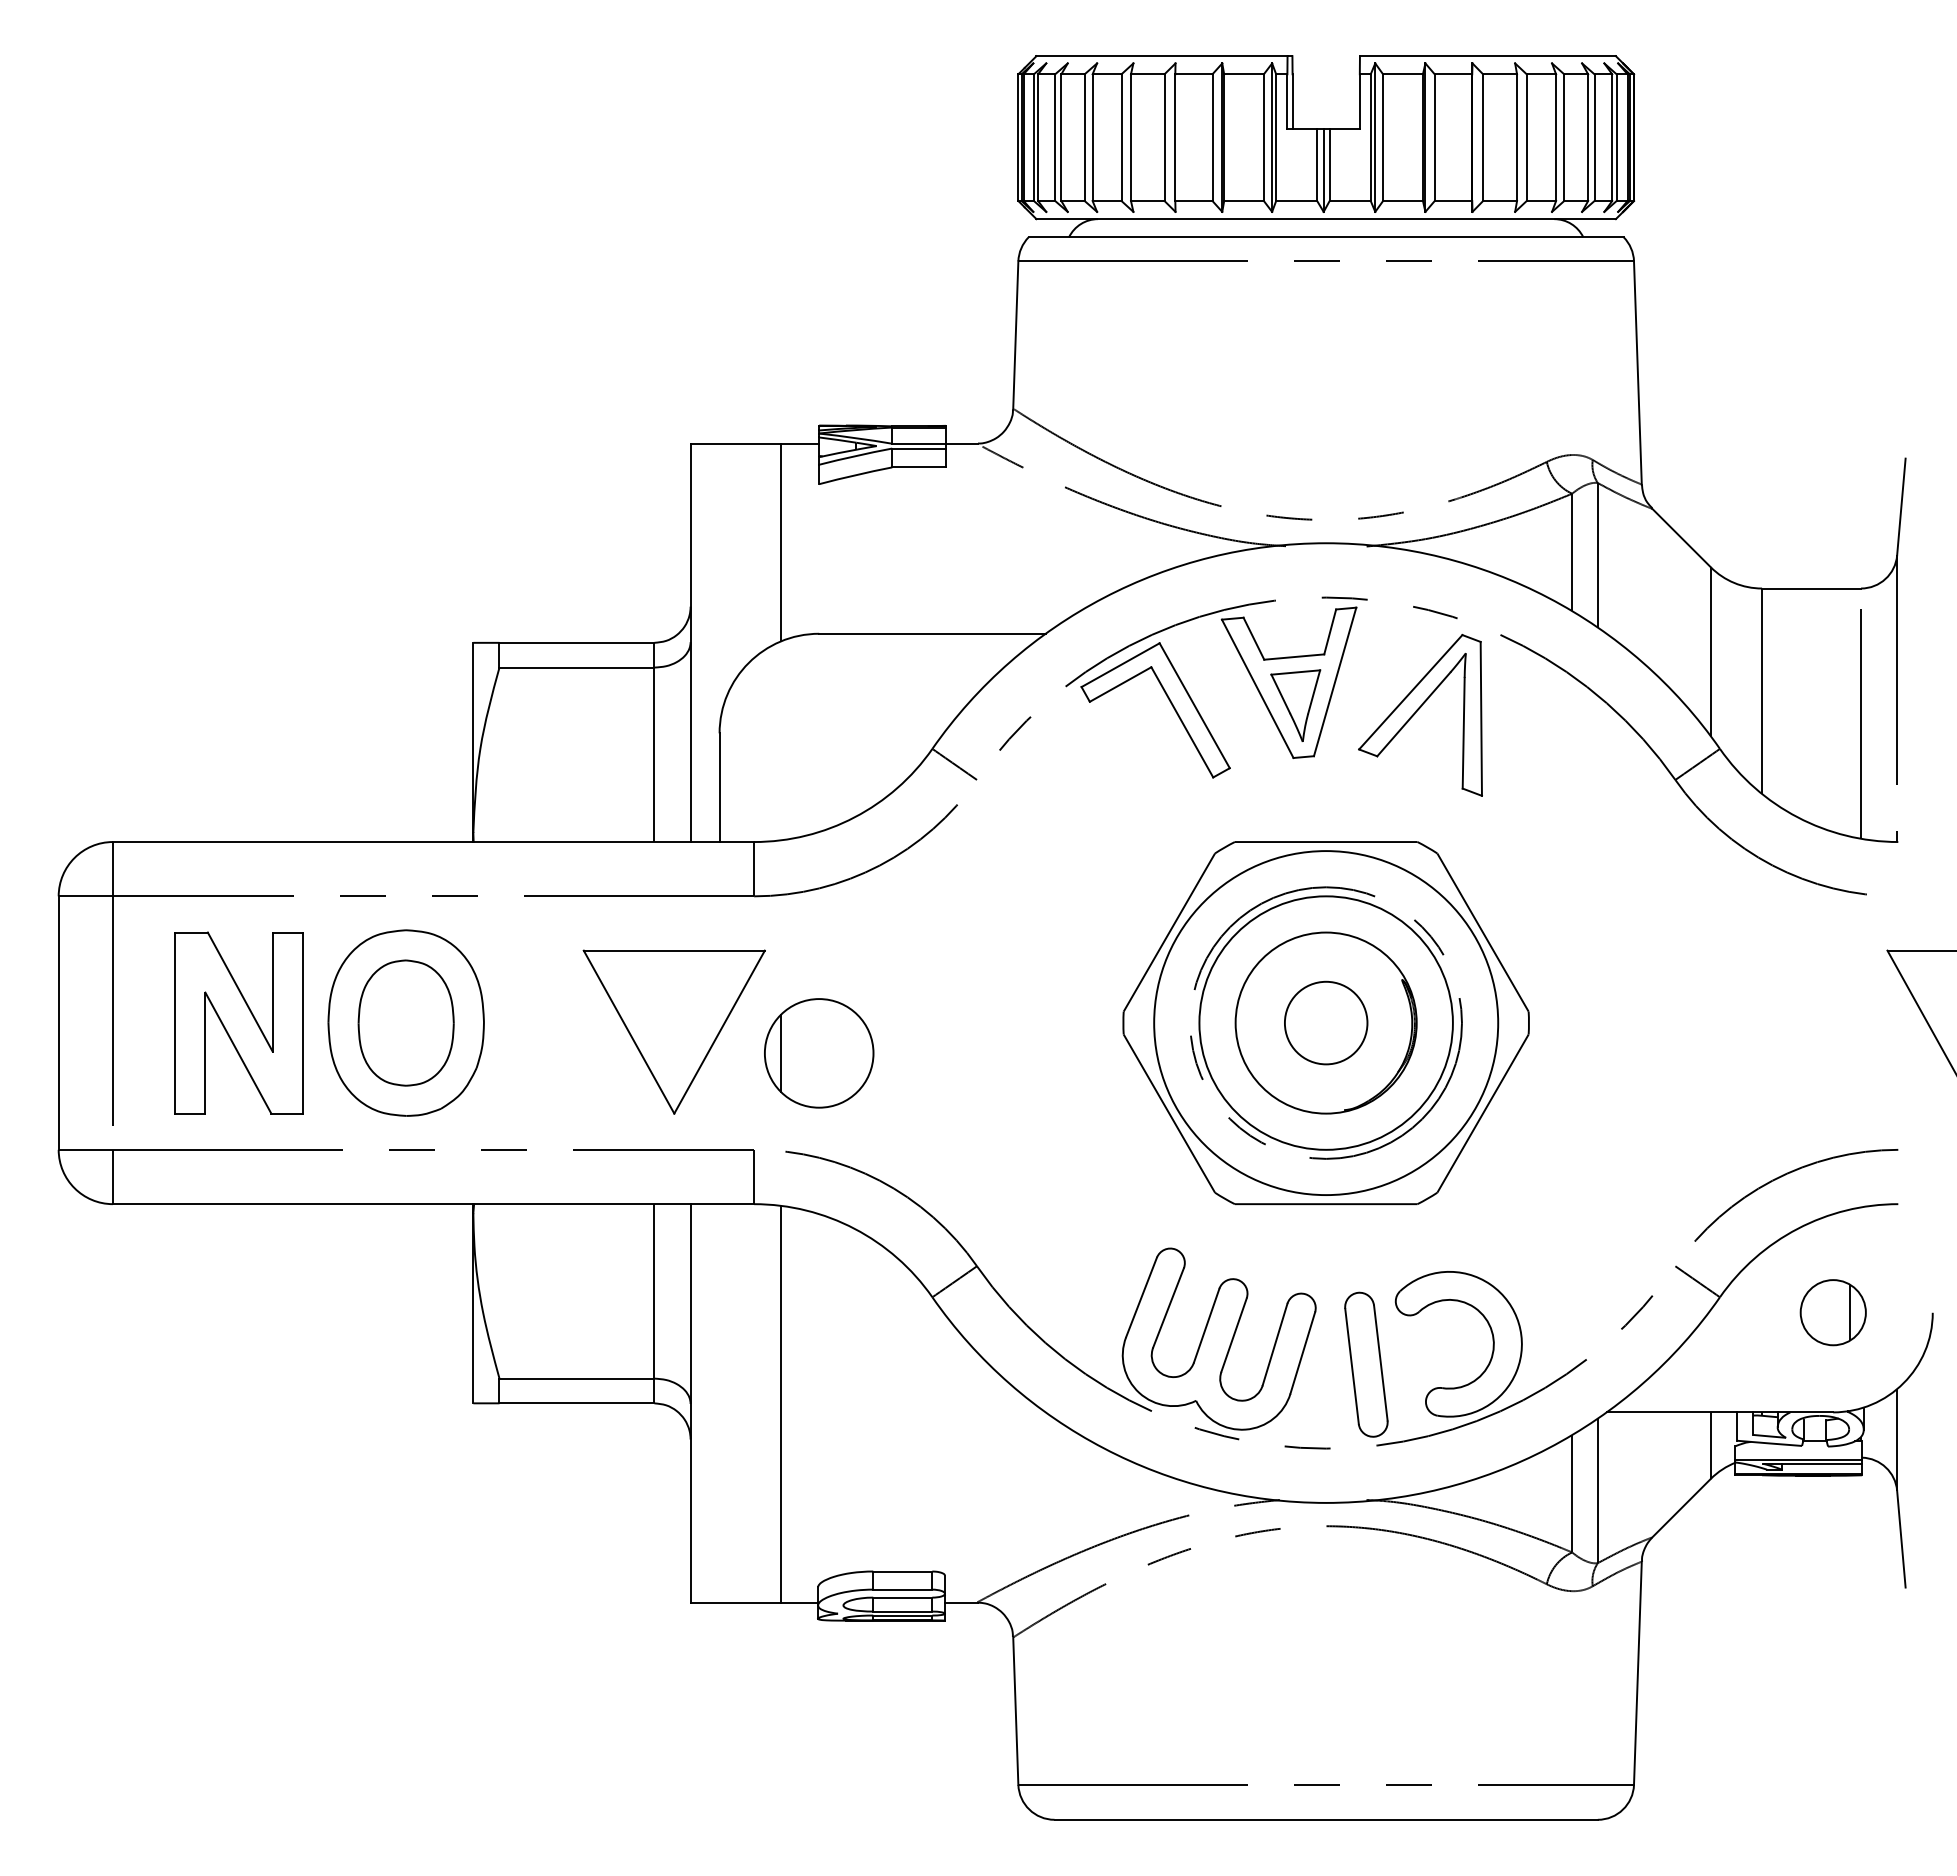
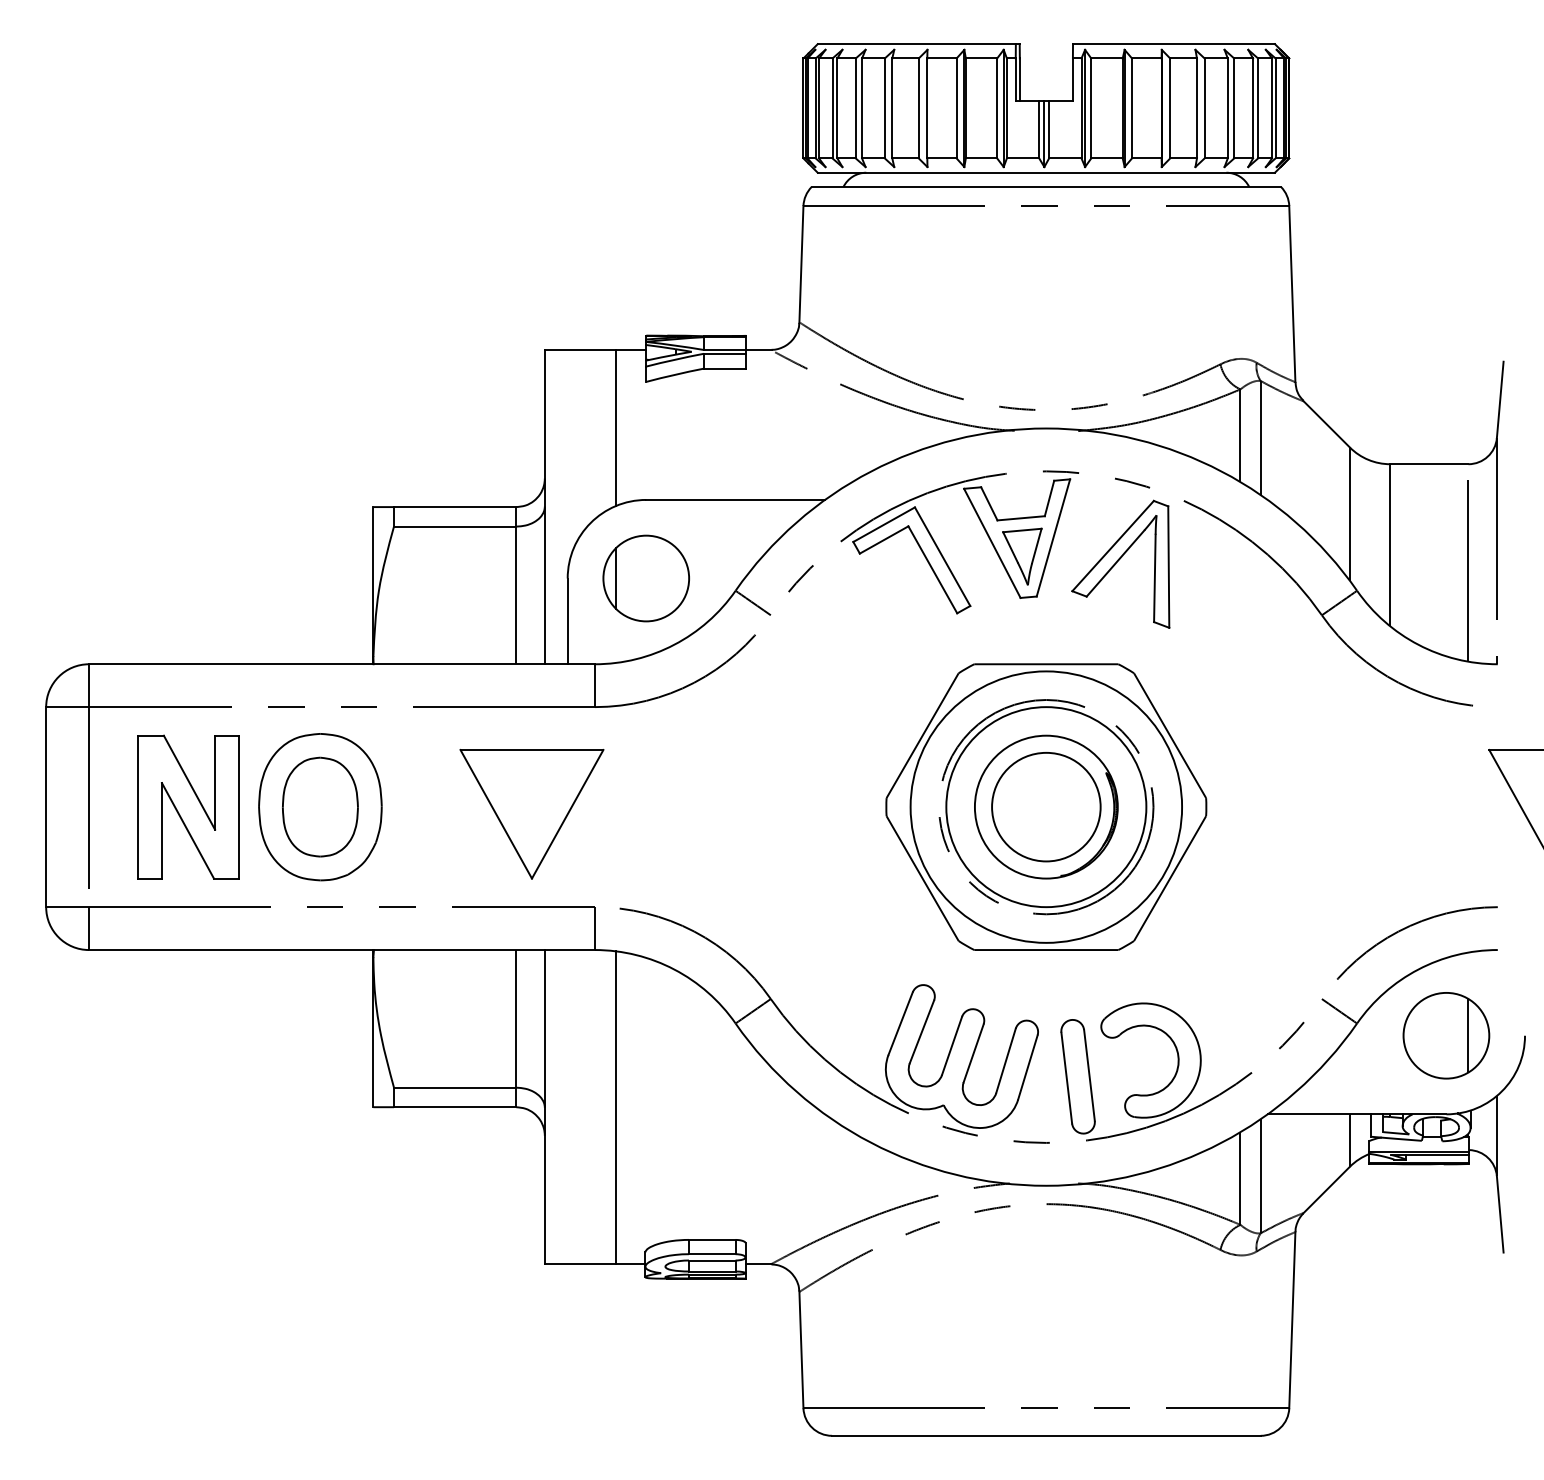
circle: (1325, 1022) -> (1045, 806), size x1.67
part: (819, 1053) -> (646, 578), moved
part: (1833, 1312) -> (1446, 1035), size x1.67

